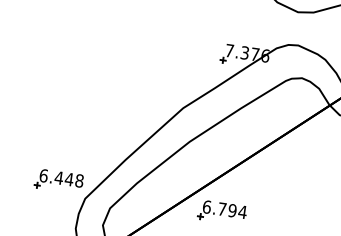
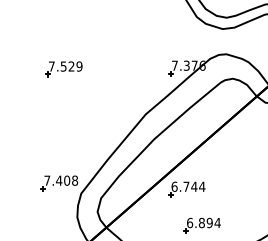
part: (85, 35) -> (63, 69), added
text: (56, 177) -> (57, 180), 6.448 -> 7.408
text: (232, 210) -> (194, 186), 6.794 -> 6.744

